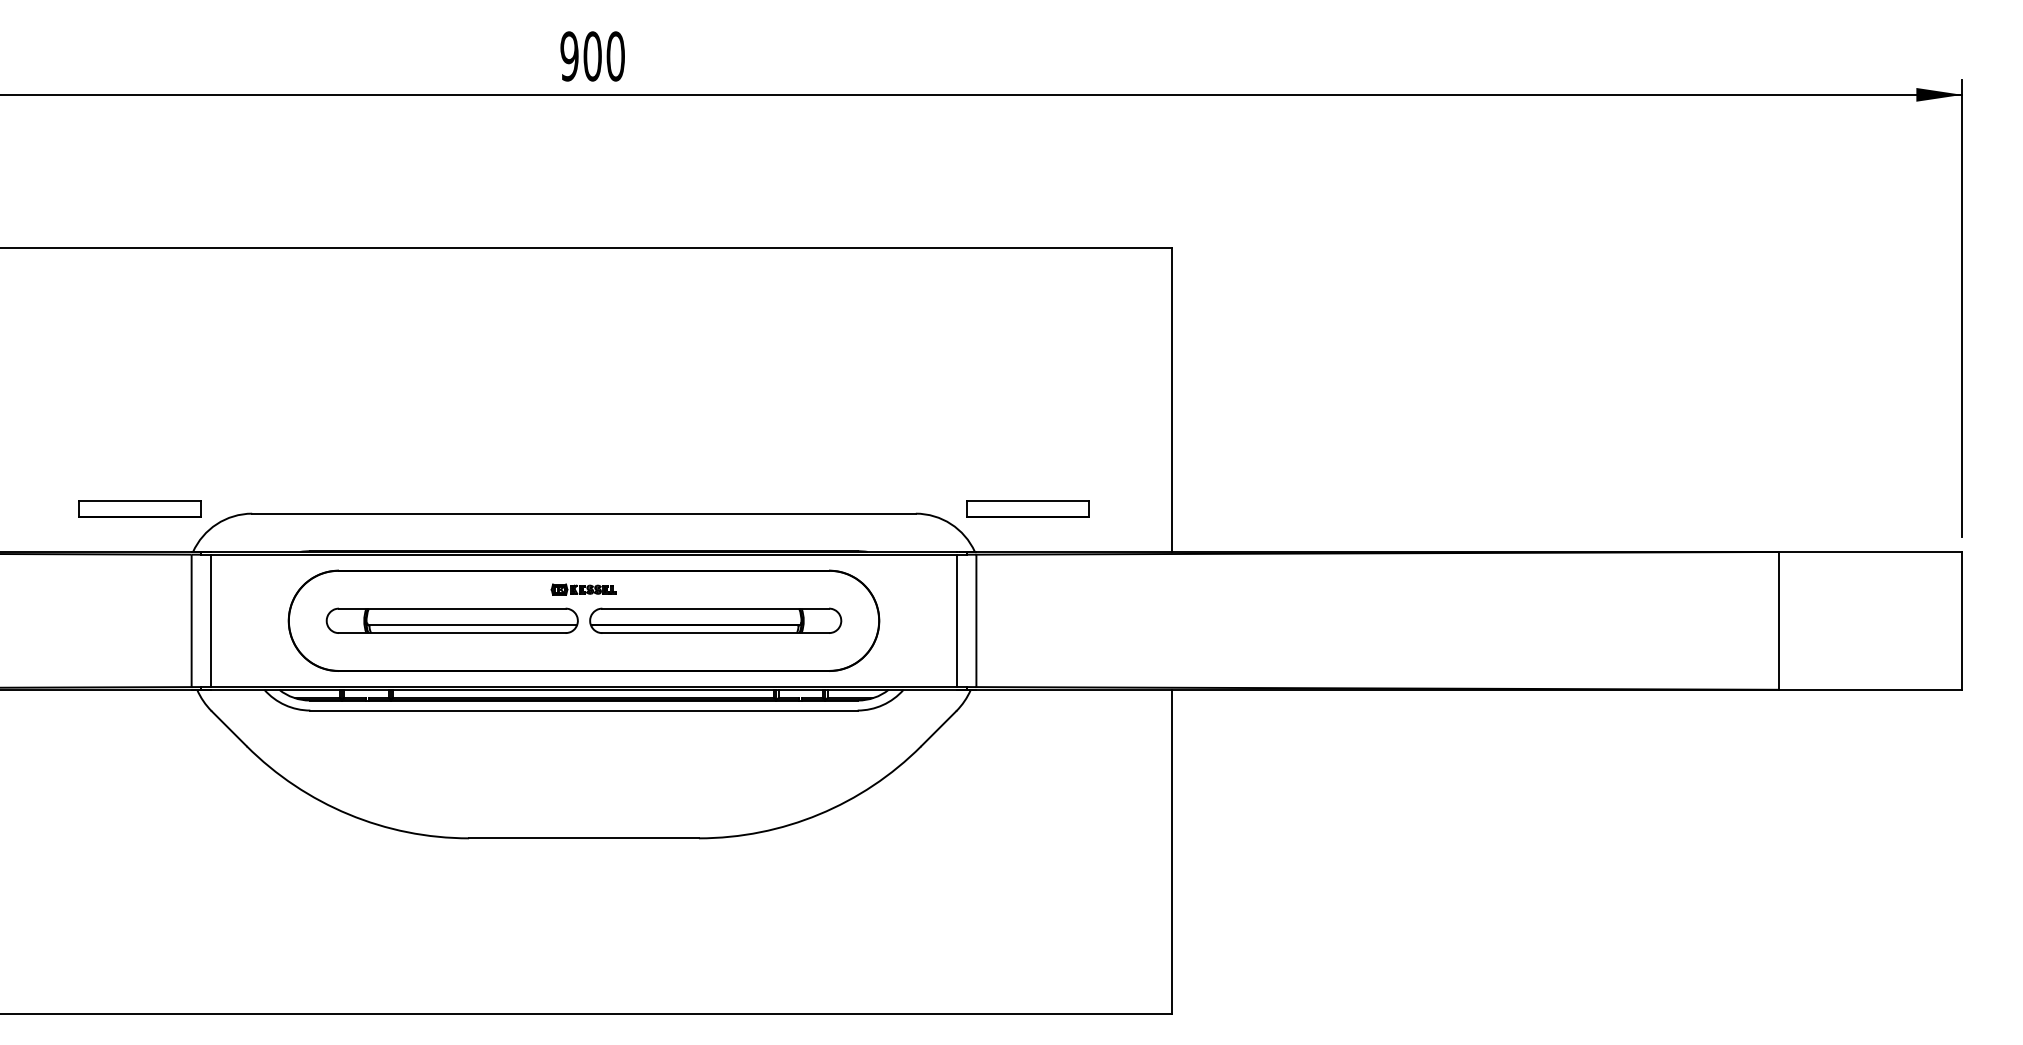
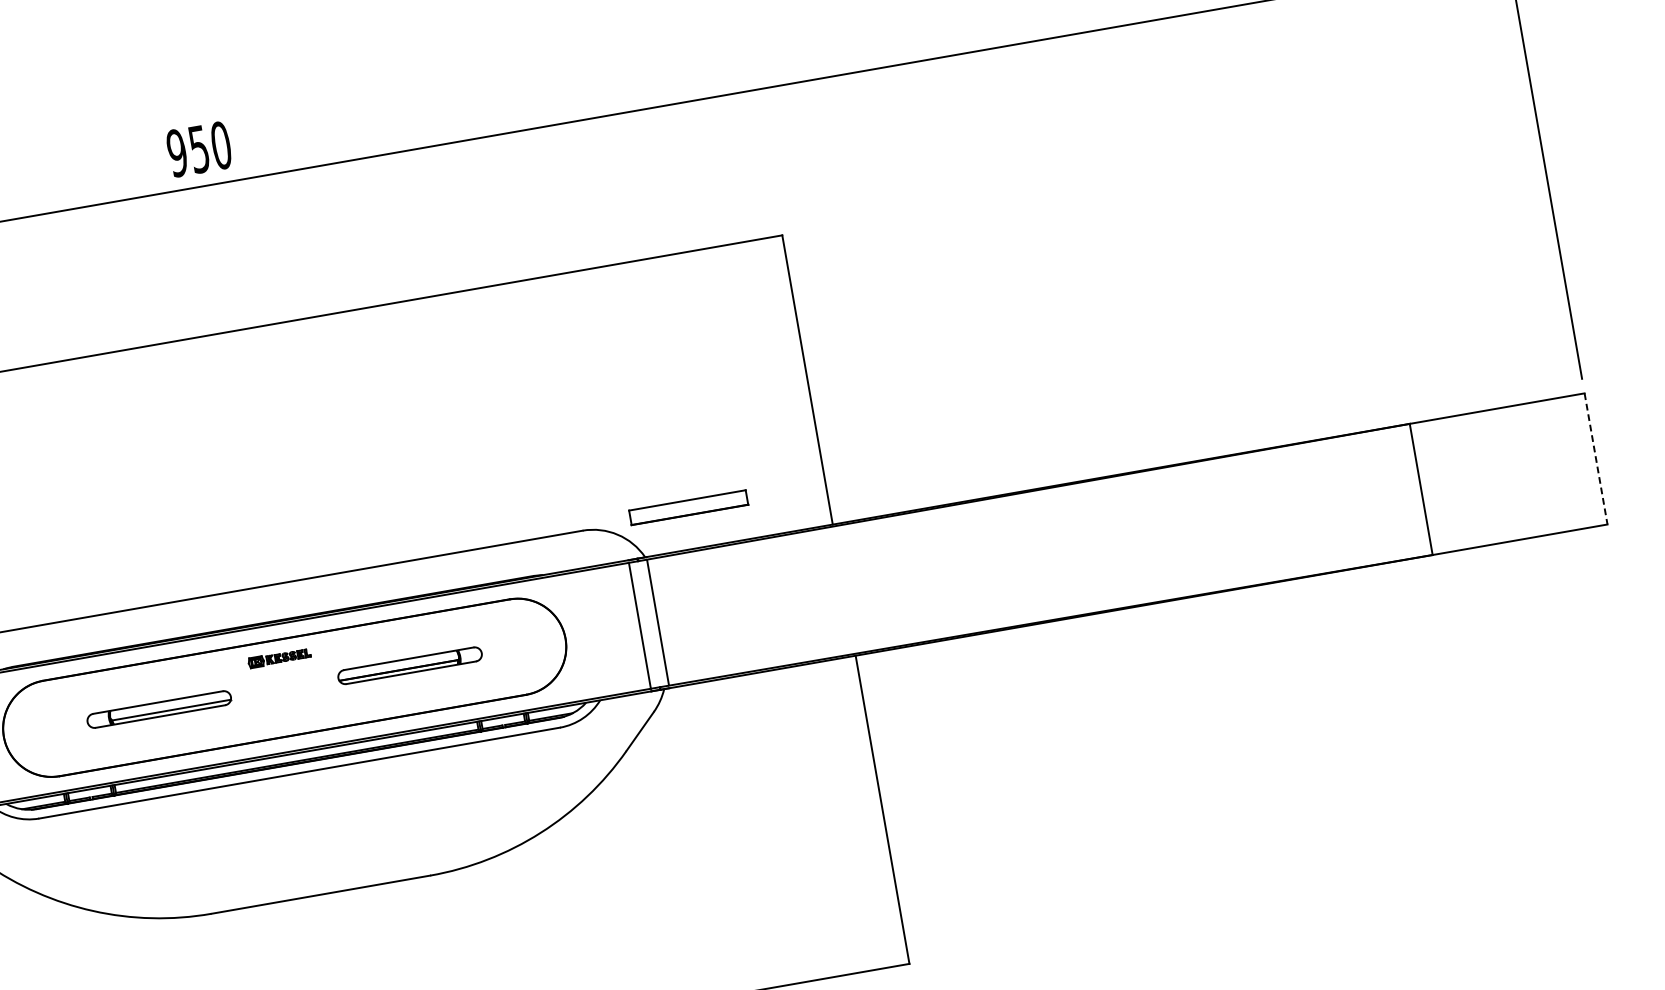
text: (592, 56) -> (199, 149), 900 -> 950
part: (451, 620) -> (158, 709), size x0.6
part: (715, 620) -> (409, 665), size x0.6
line: (1962, 620) -> (1596, 458), solid -> dashed

